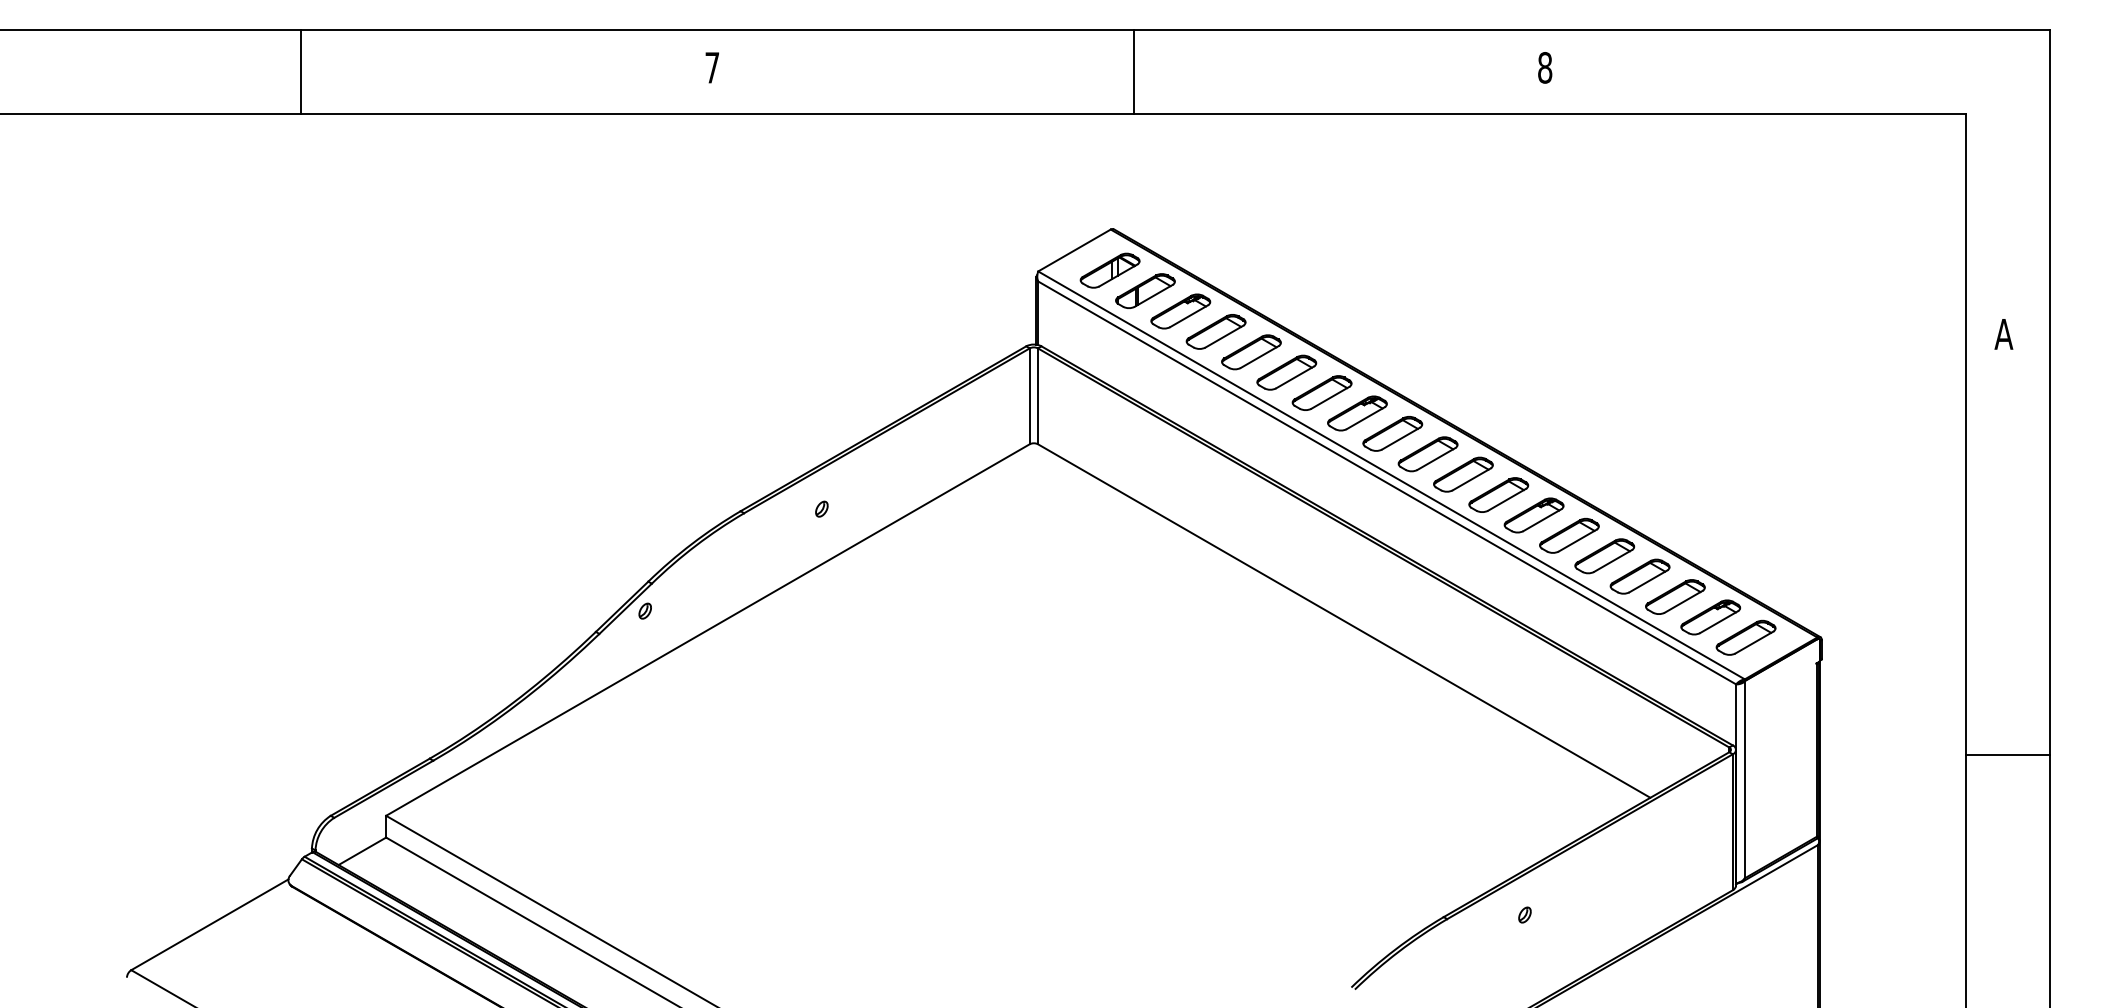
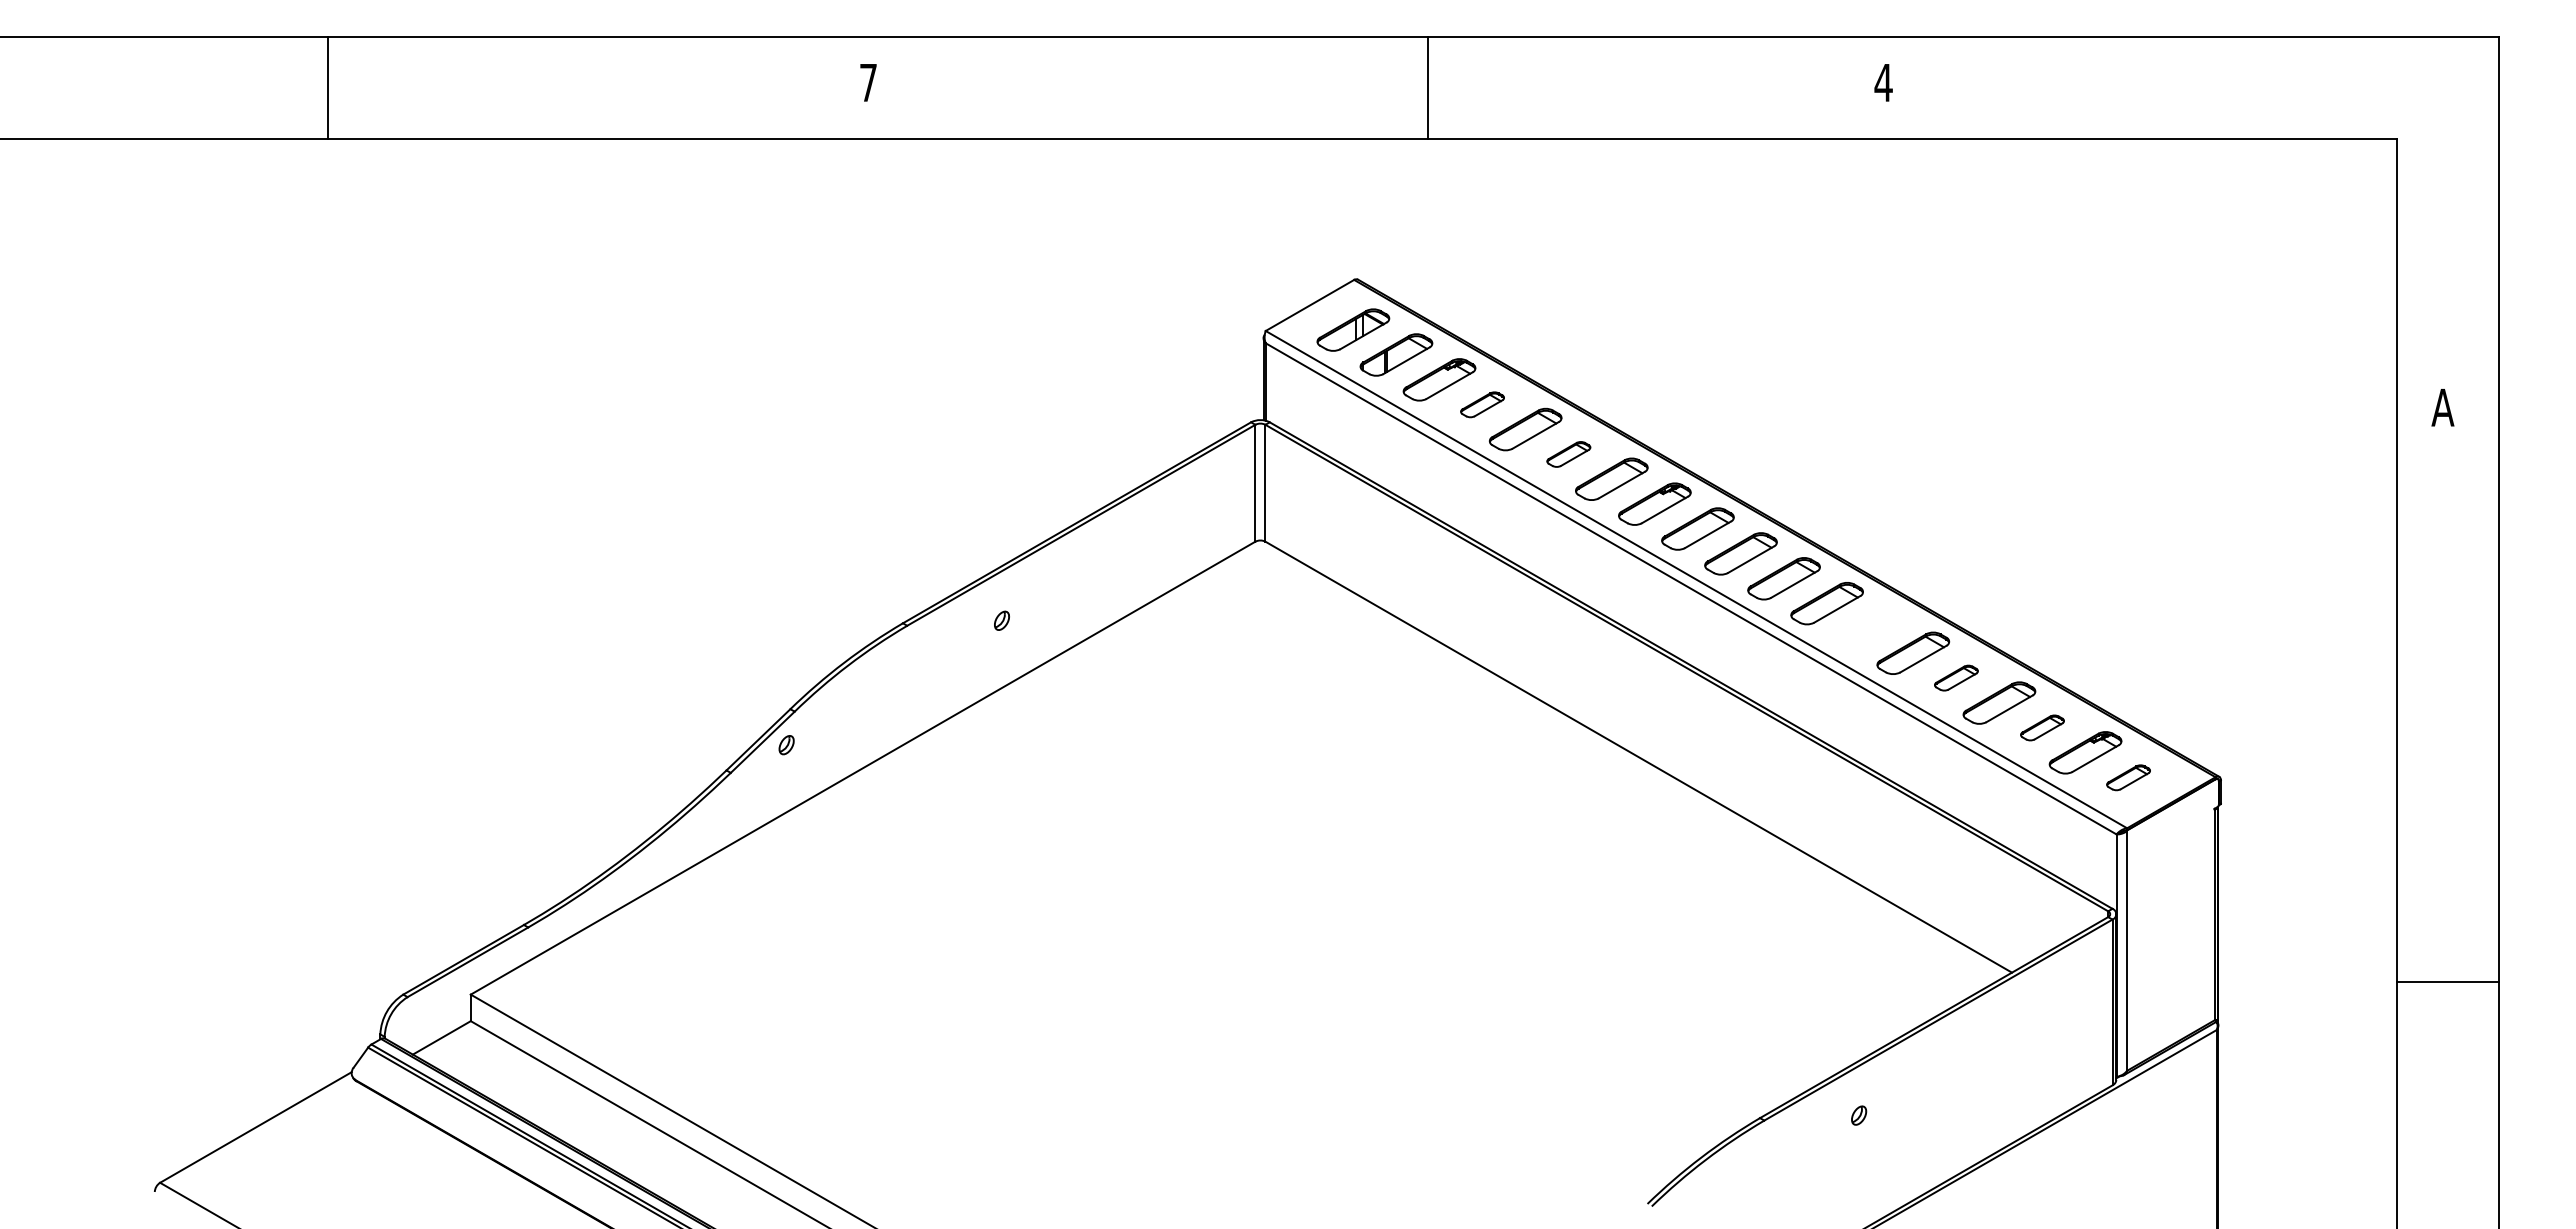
text: (1544, 67) -> (1883, 82), 8 -> 4
line: (300, 71) -> (327, 87), moved
line: (1134, 71) -> (1428, 87), moved
part: (1216, 331) -> (1482, 404), size x0.6
part: (1286, 372) -> (1568, 454), size x0.6
part: (1533, 515) -> (1869, 628), removed
part: (1604, 555) -> (1956, 677), size x0.6
part: (1675, 596) -> (2042, 727), size x0.6
part: (1745, 637) -> (2128, 777), size x0.6
line: (2007, 755) -> (2447, 982), moved

